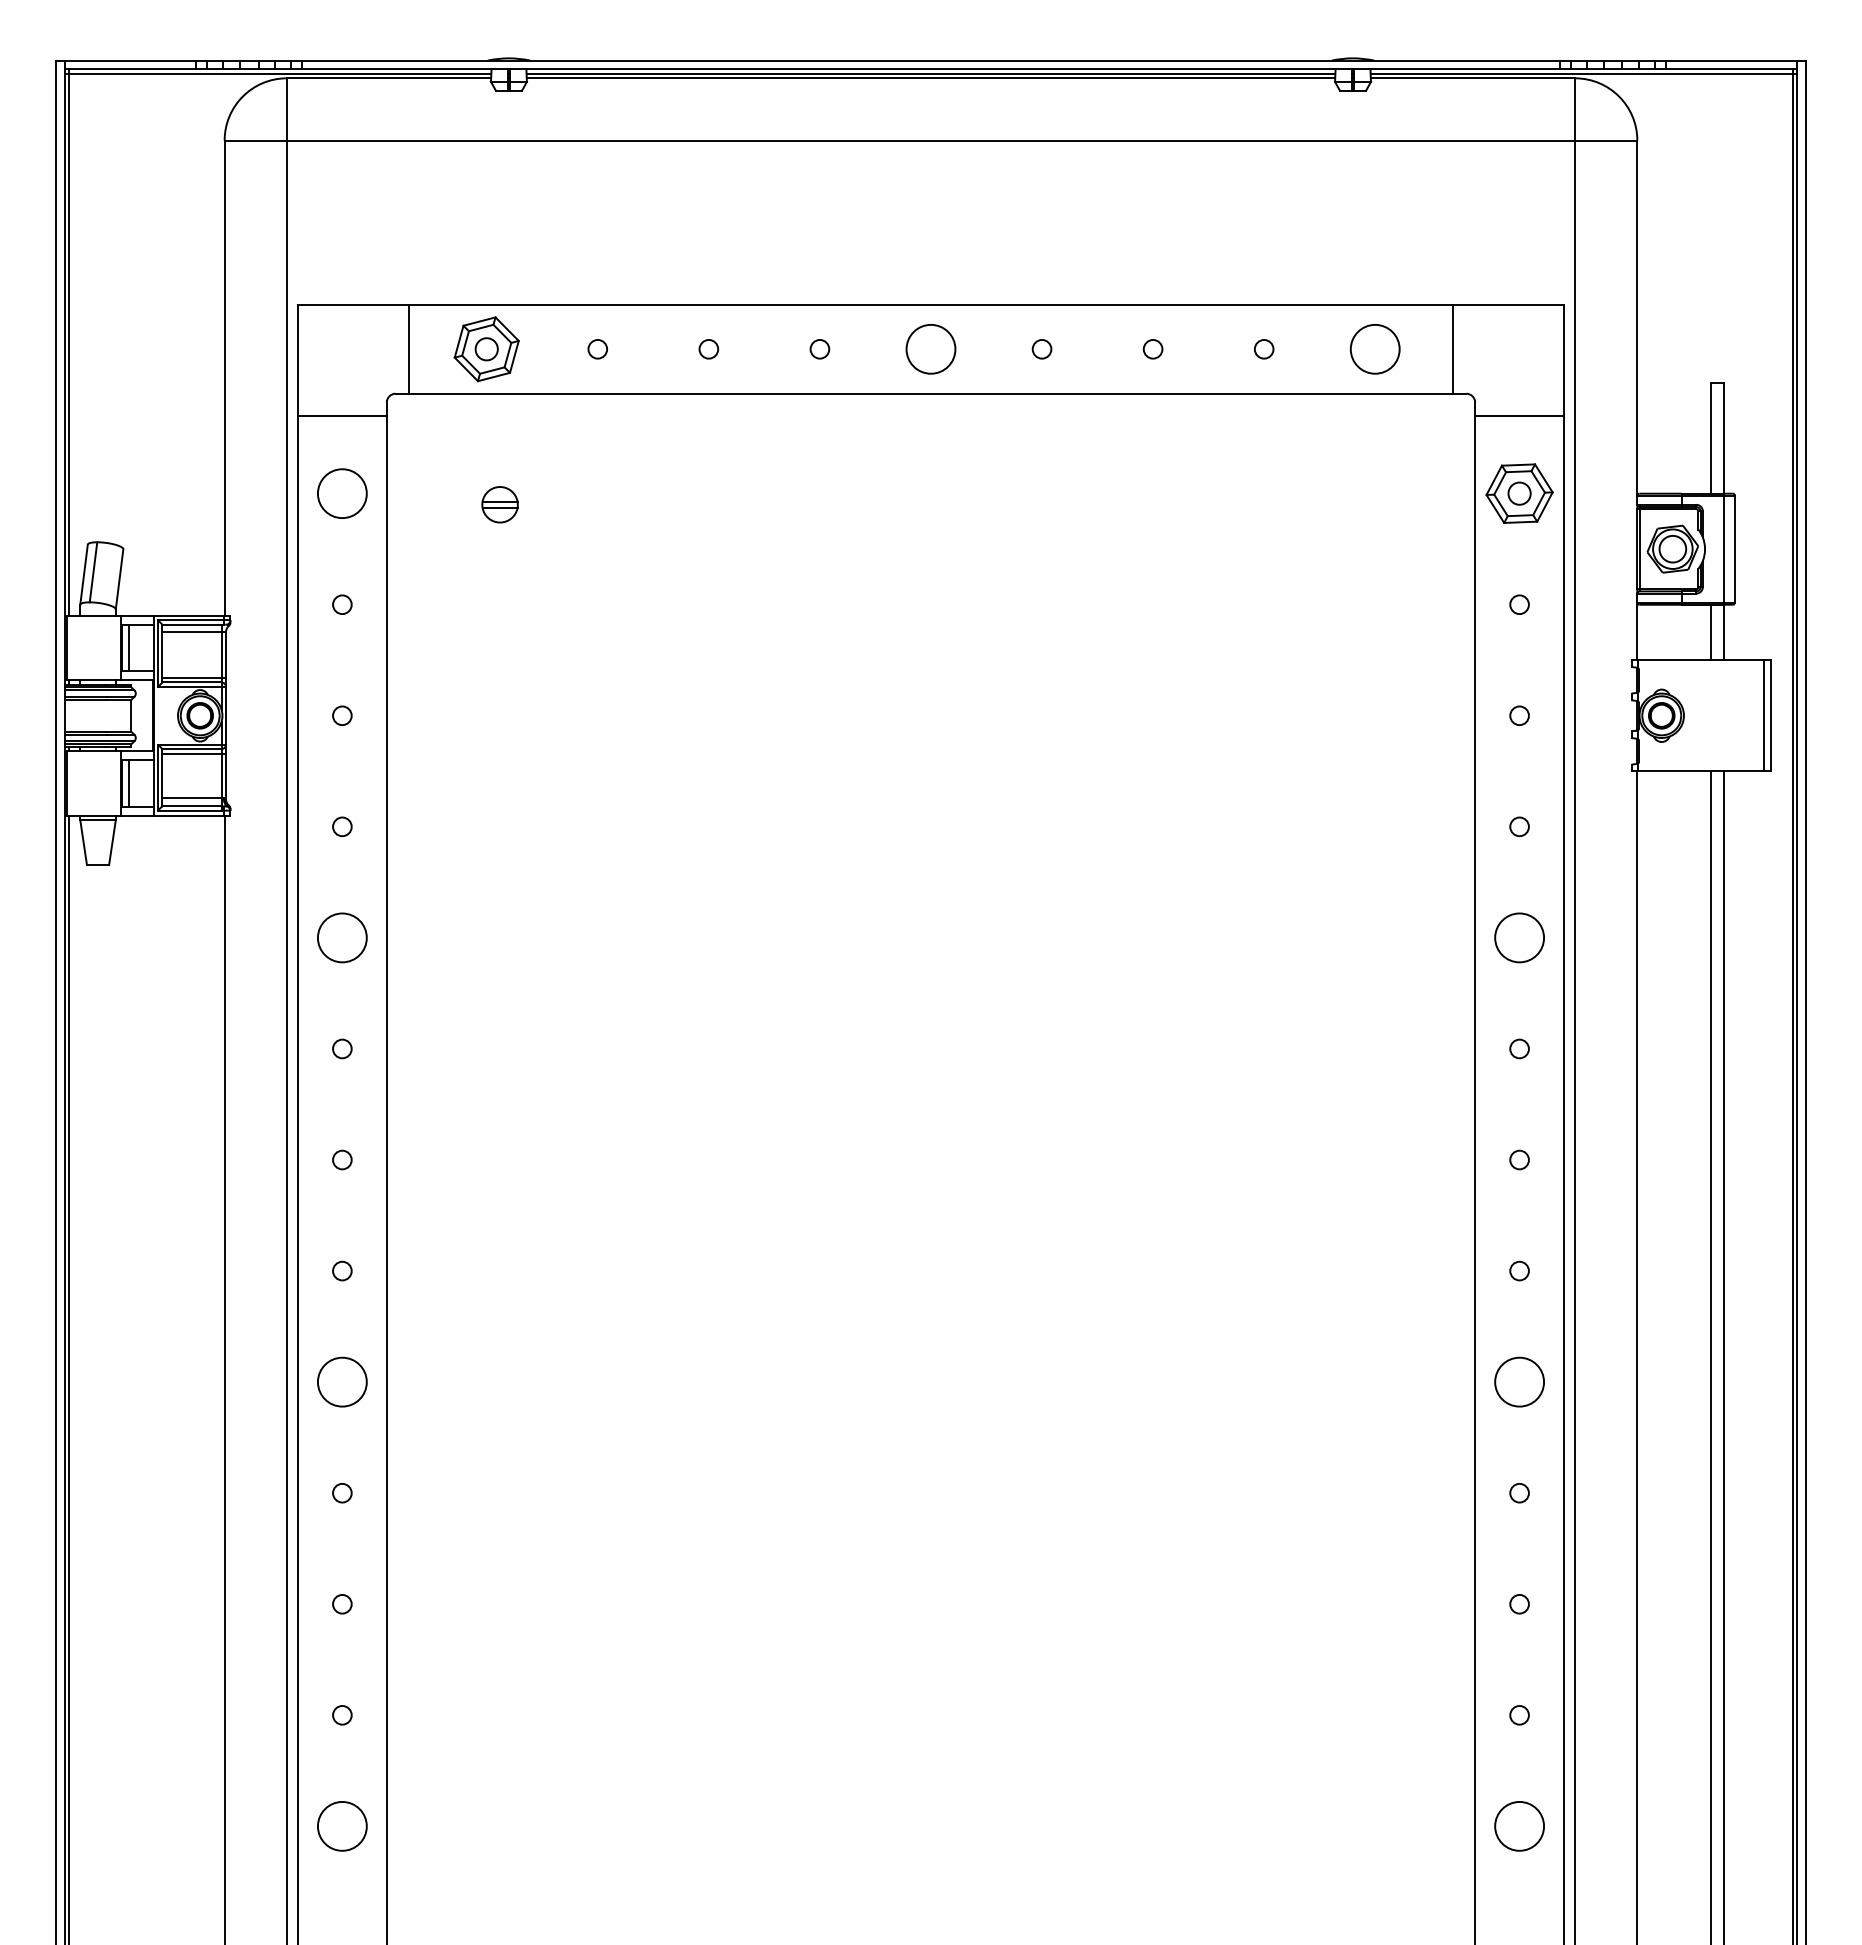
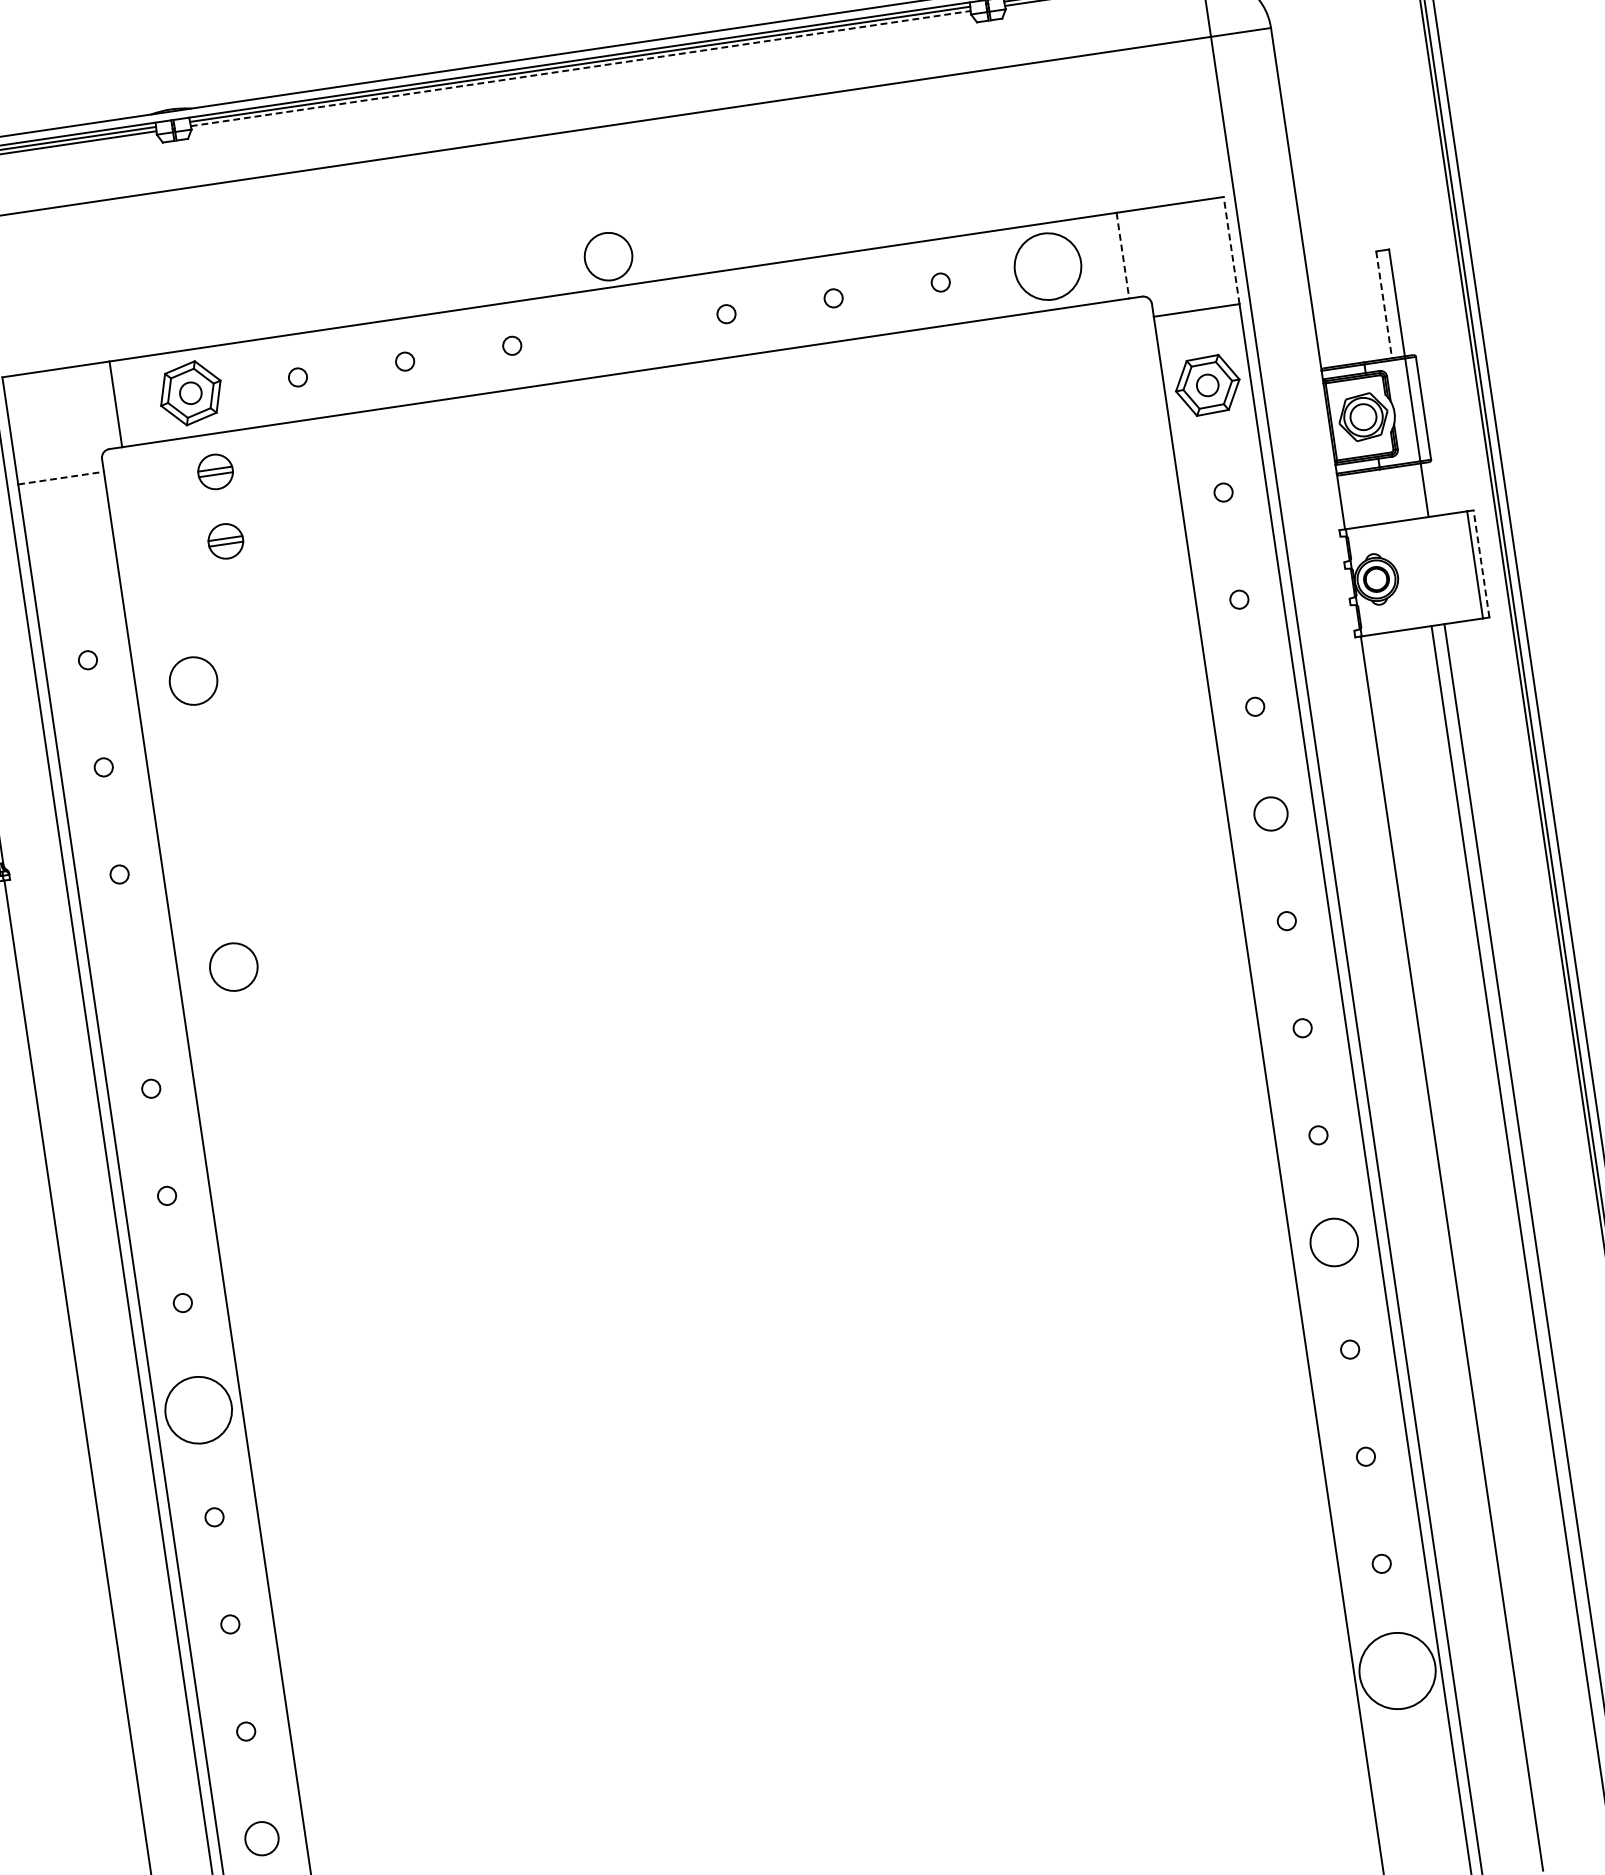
line: (931, 78) -> (581, 68), solid -> dashed
circle: (930, 349) -> (608, 256), moved
circle: (1374, 349) -> (1047, 267), size x1.4
line: (1452, 349) -> (1122, 255), solid -> dashed
line: (1564, 360) -> (1232, 250), solid -> dashed
line: (342, 415) -> (61, 477), solid -> dashed
part: (499, 432) -> (215, 471), added
line: (1710, 438) -> (1384, 305), solid -> dashed
circle: (342, 493) -> (193, 680), moved
line: (1710, 632) -> (1411, 492), removed
line: (1770, 715) -> (1481, 563), solid -> dashed
circle: (342, 937) -> (233, 966), moved
circle: (1519, 937) -> (1270, 813), size x0.7
circle: (342, 1381) -> (198, 1409), size x1.4
circle: (341, 1825) -> (261, 1837), size x0.7
circle: (1519, 1825) -> (1397, 1670), size x1.6

